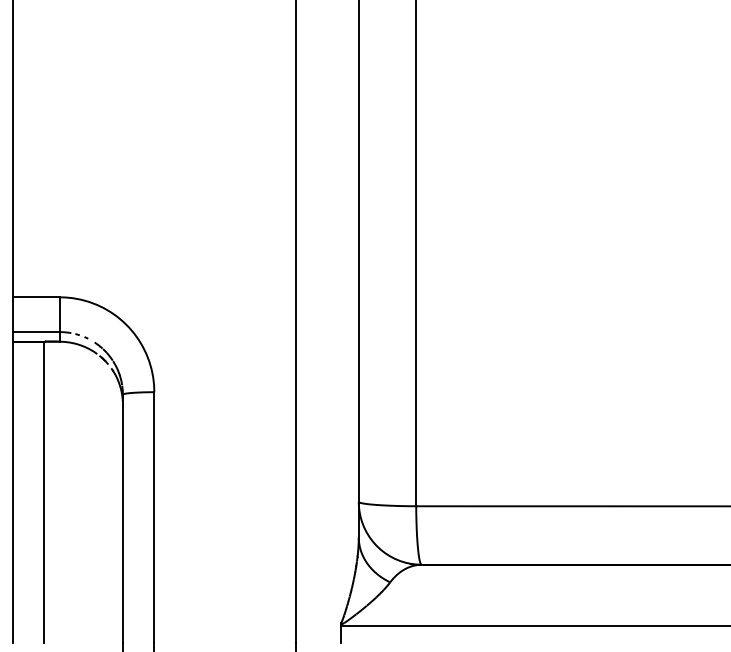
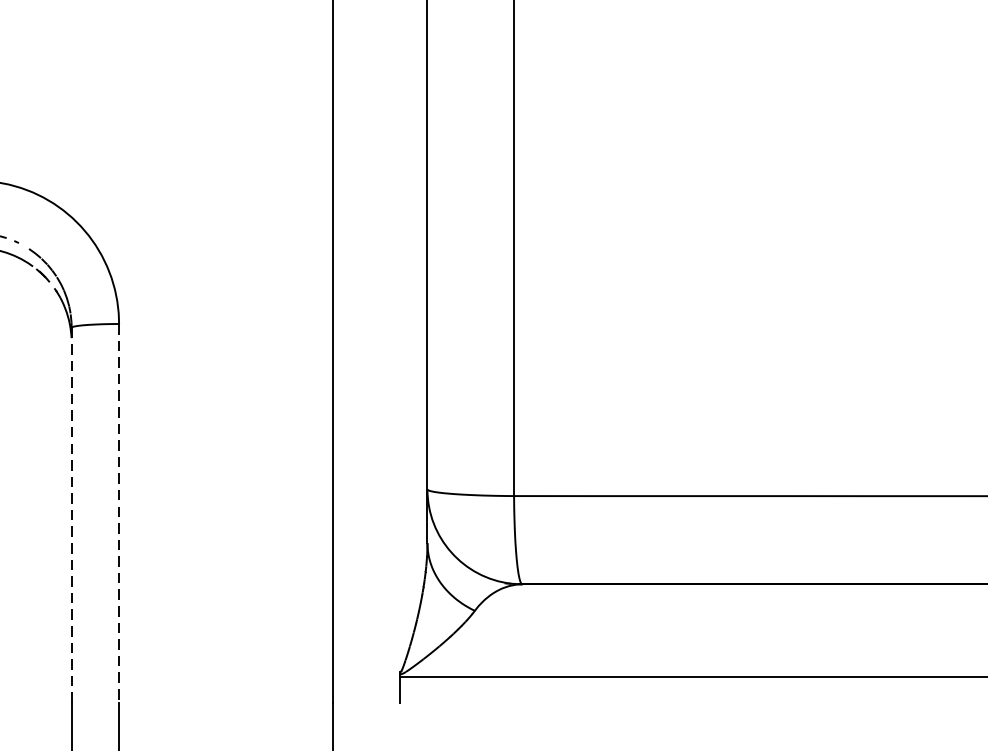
line: (154, 517) -> (119, 513), solid -> dashed
line: (122, 518) -> (71, 514), solid -> dashed

